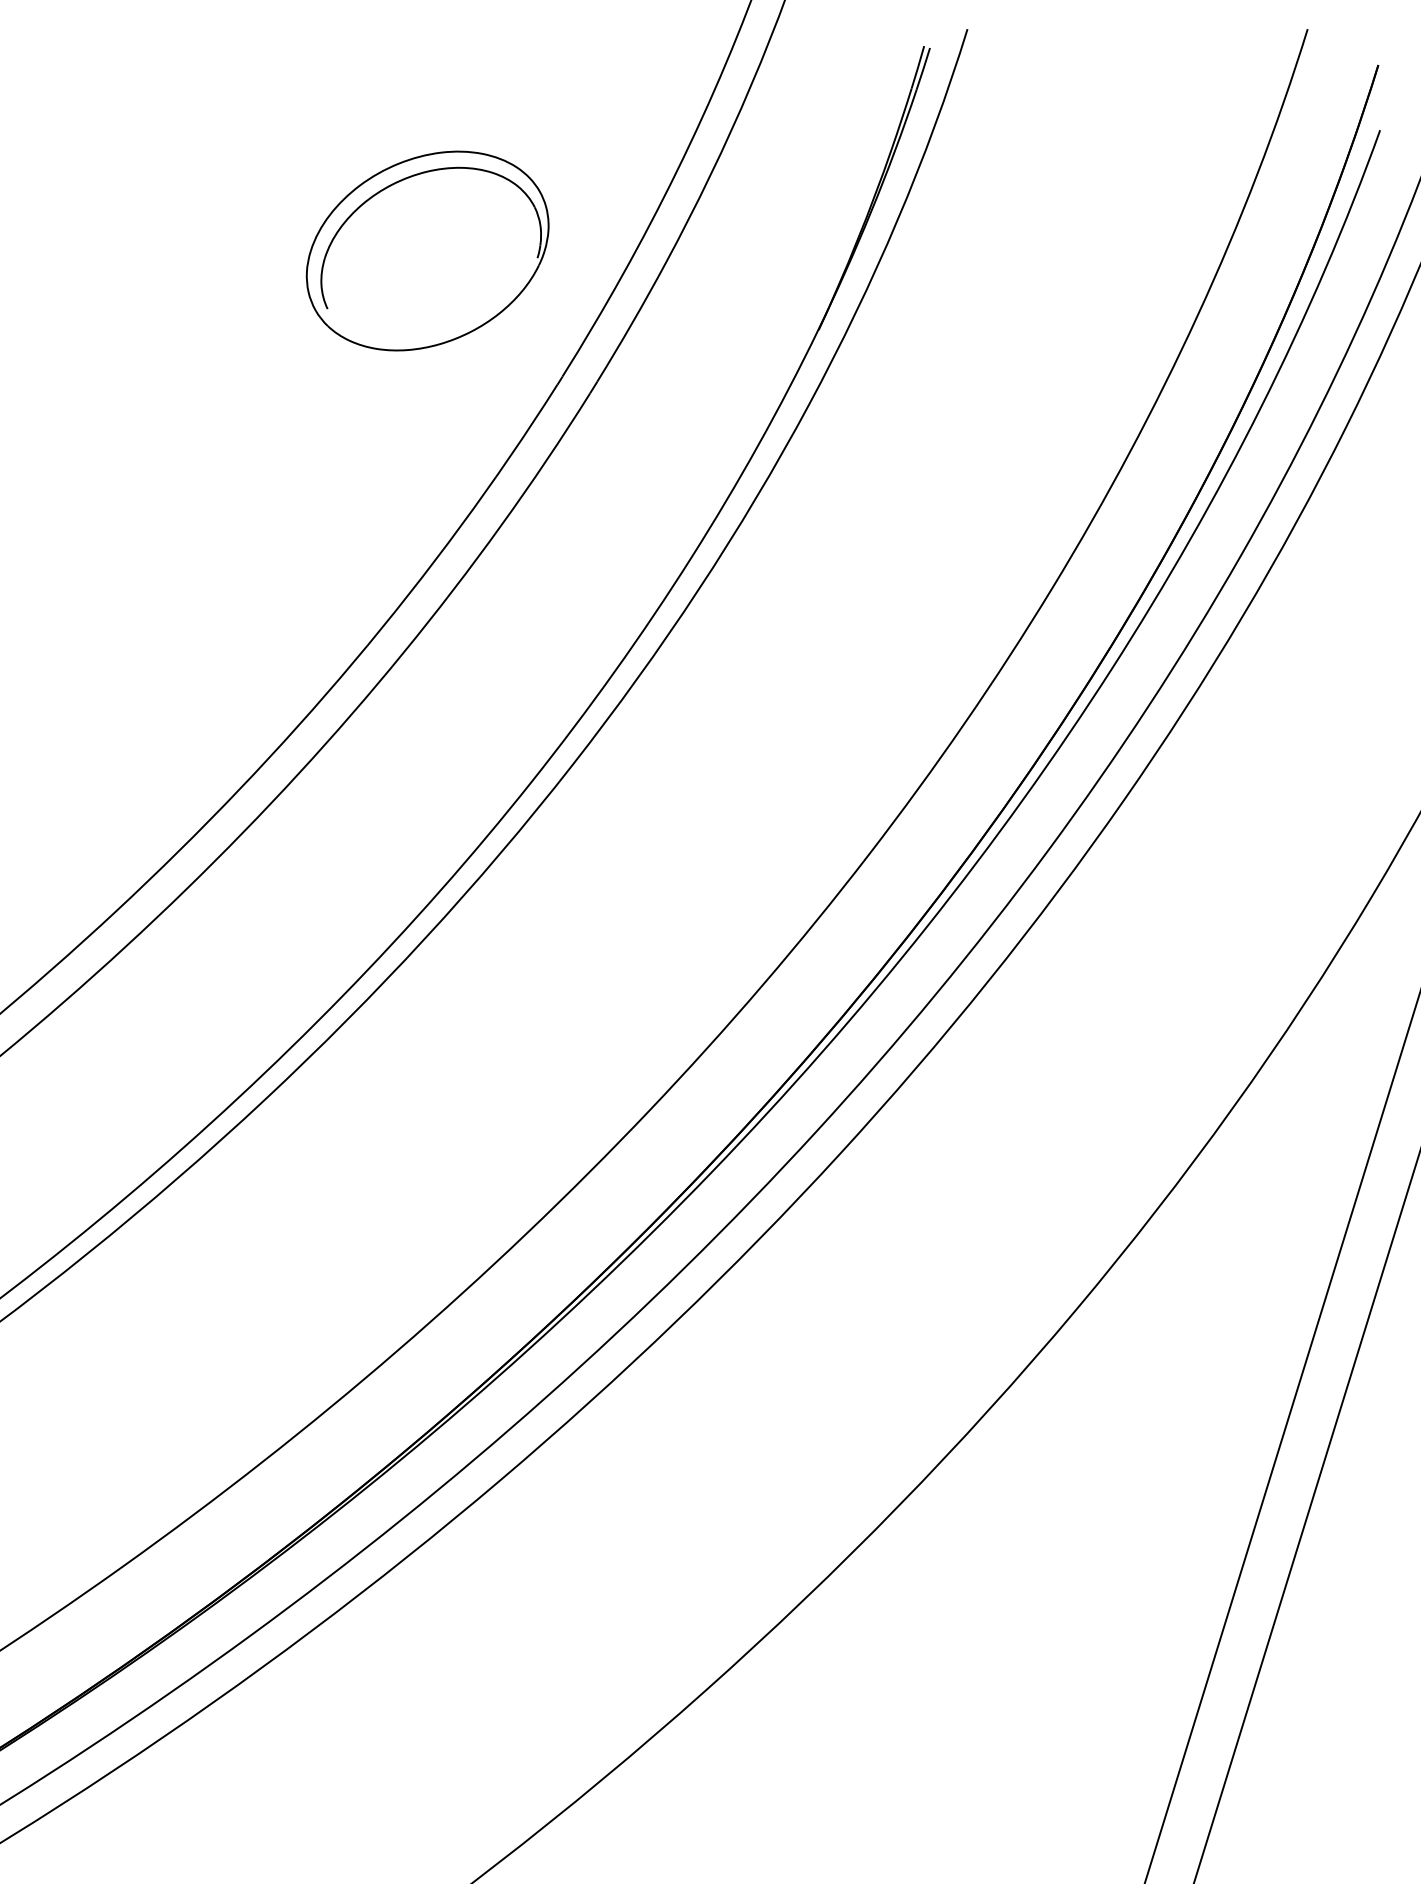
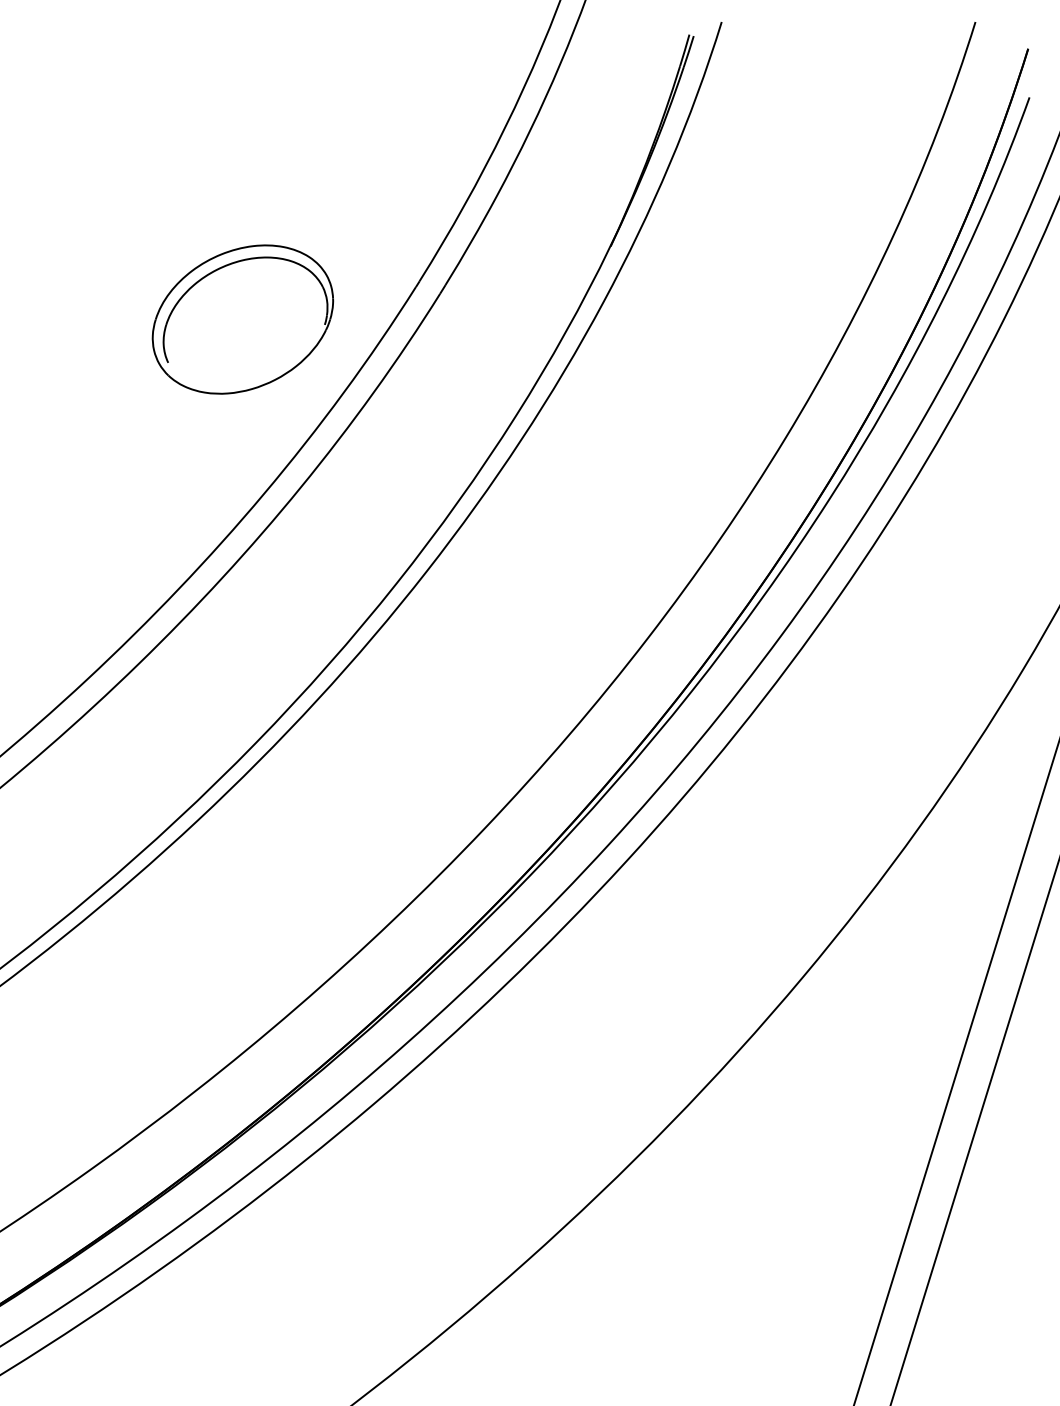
part: (427, 250) -> (242, 319), moved

